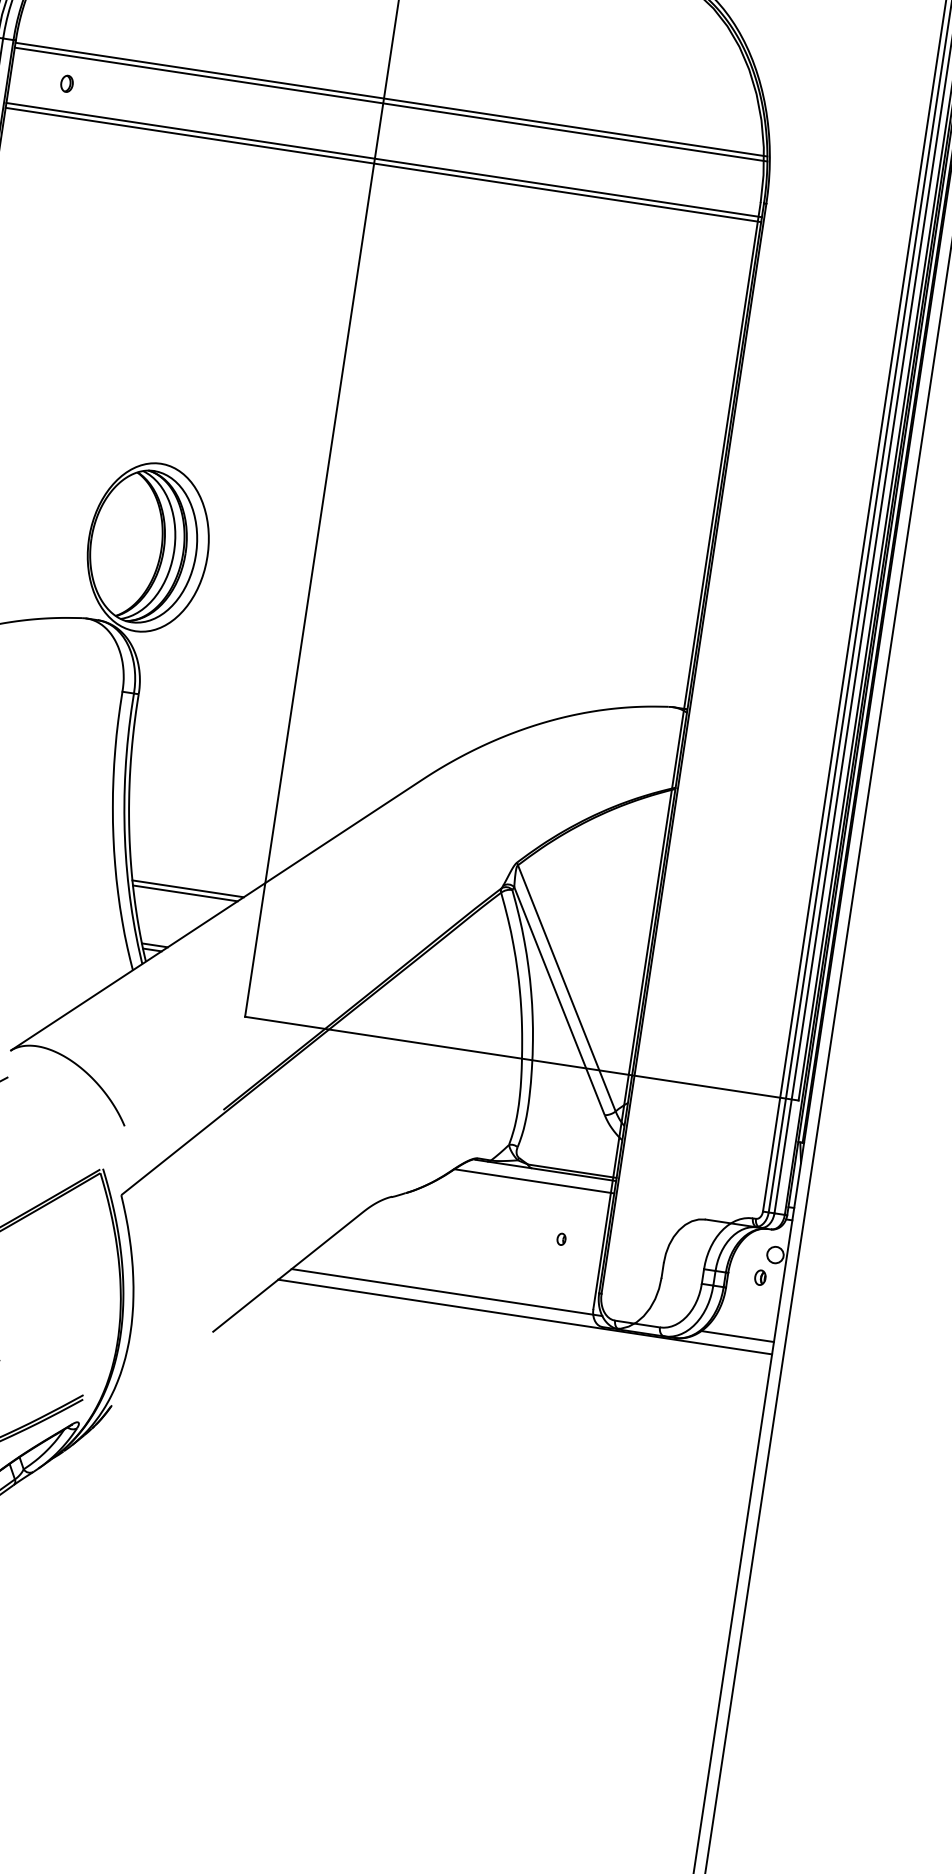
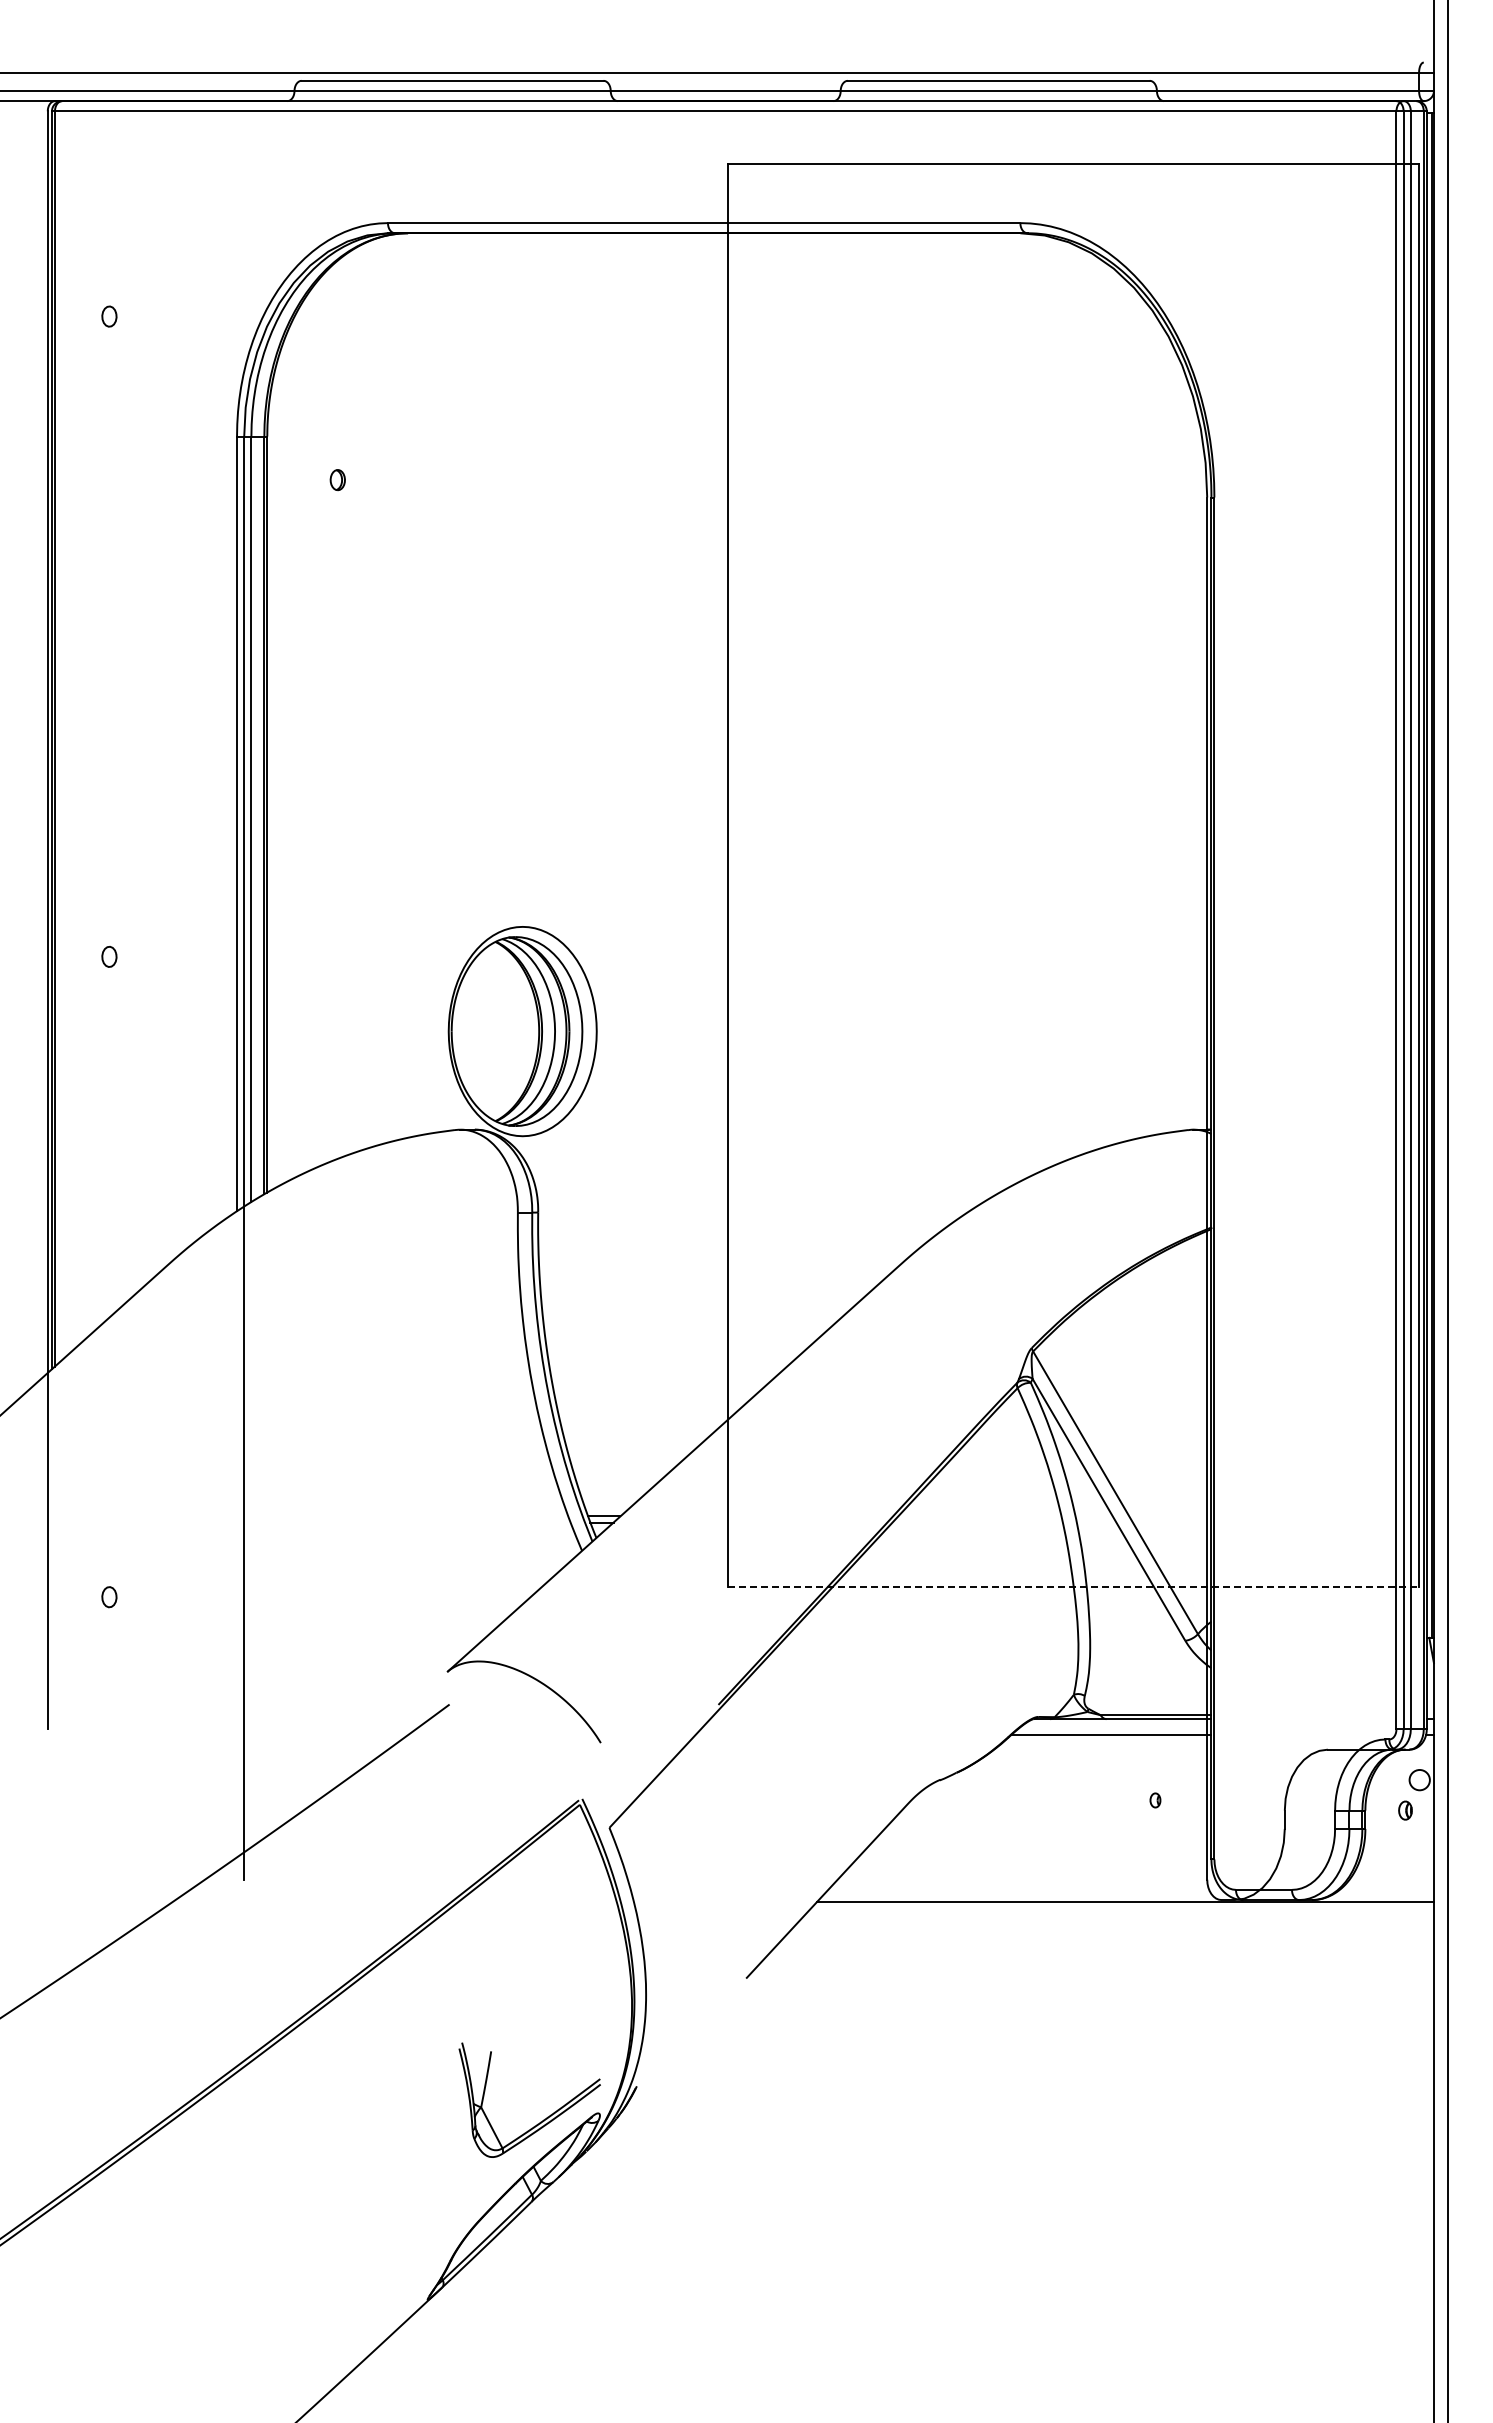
line: (390, 99) -> (736, 439), removed
line: (391, 104) -> (737, 445), removed
line: (384, 159) -> (739, 514), removed
line: (383, 164) -> (739, 520), removed
line: (188, 889) -> (634, 1441), removed
line: (184, 893) -> (631, 1447), removed
line: (521, 1059) -> (1073, 1587), solid -> dashed
line: (447, 1292) -> (1025, 1886), removed
line: (737, 1336) -> (1388, 1886), removed

